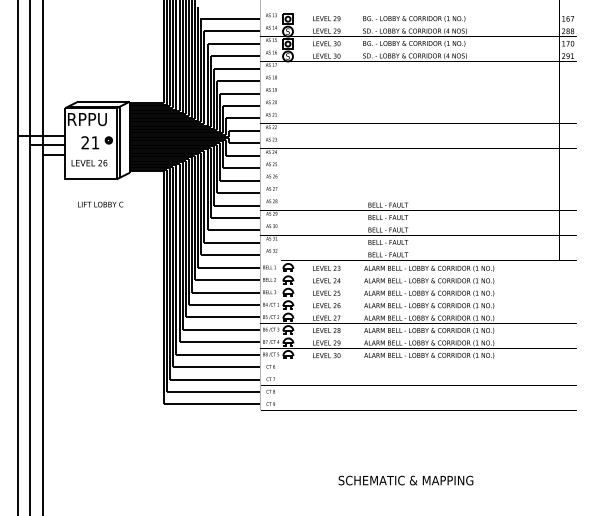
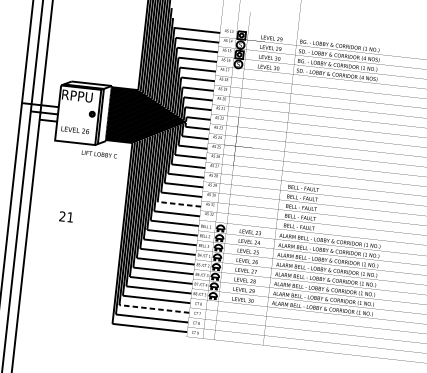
text: (90, 142) -> (66, 216), moved
text: (100, 204) -> (99, 154), moved
line: (232, 242) -> (179, 204), solid -> dashed
line: (215, 379) -> (154, 308), solid -> dashed

